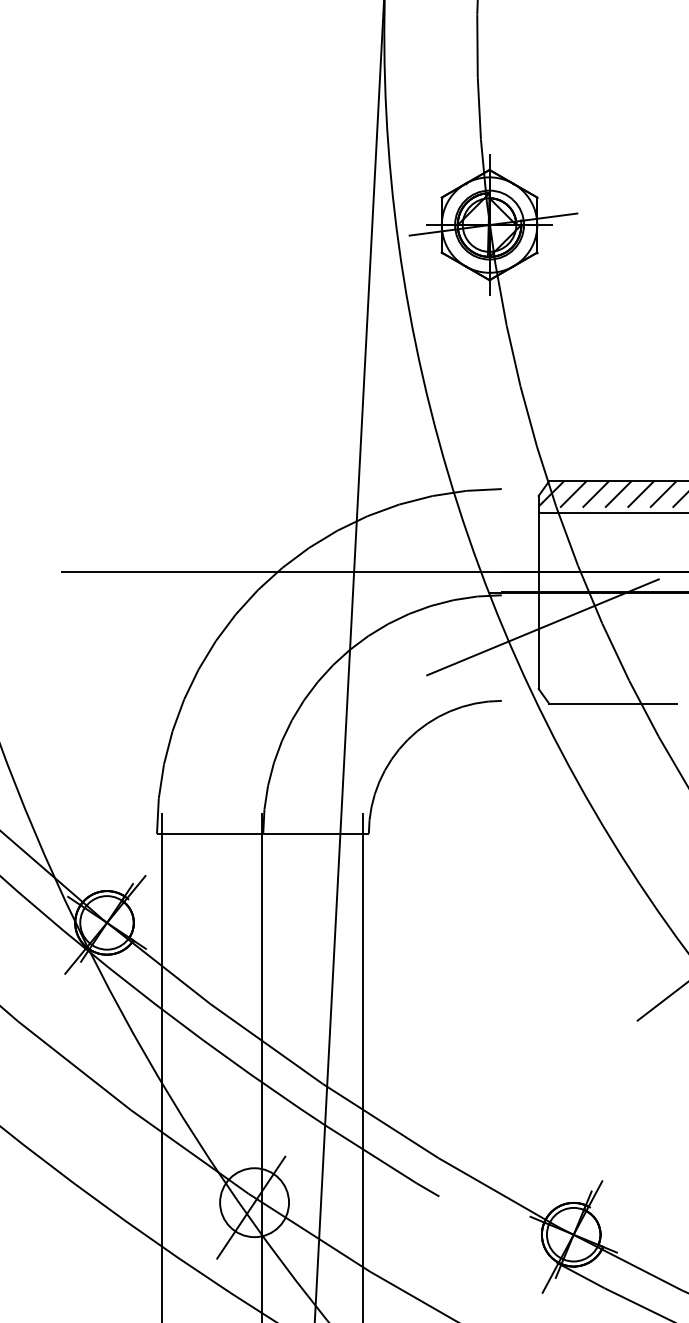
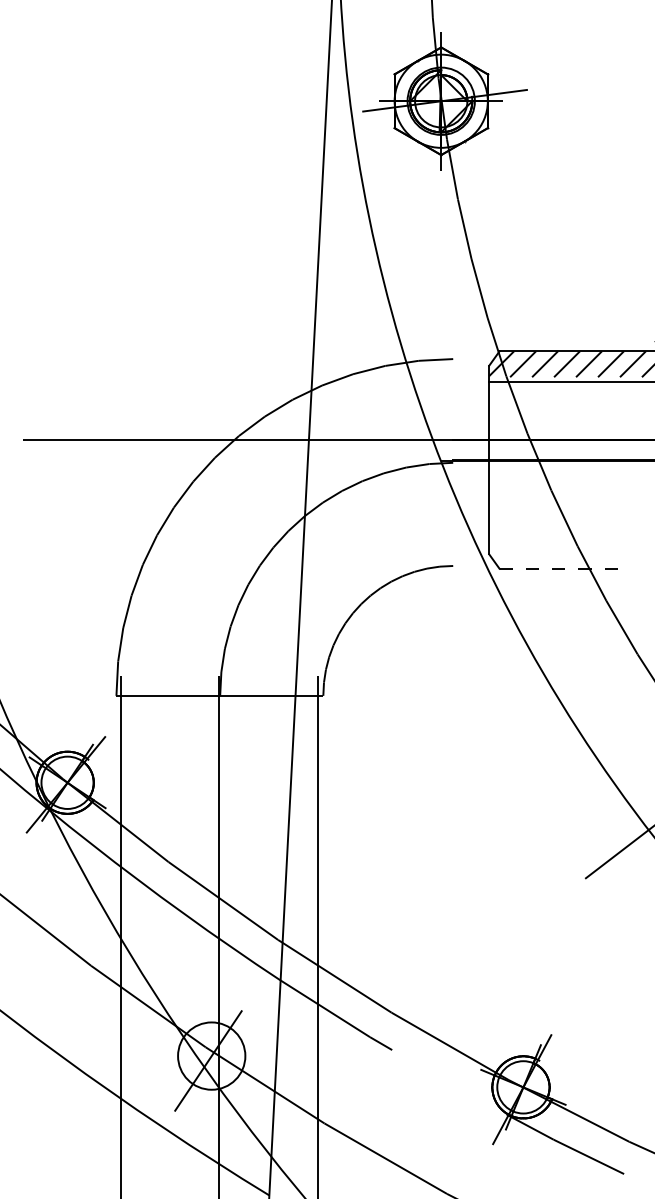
line: (542, 626) -> (492, 493), removed
line: (612, 703) -> (561, 568), solid -> dashed

